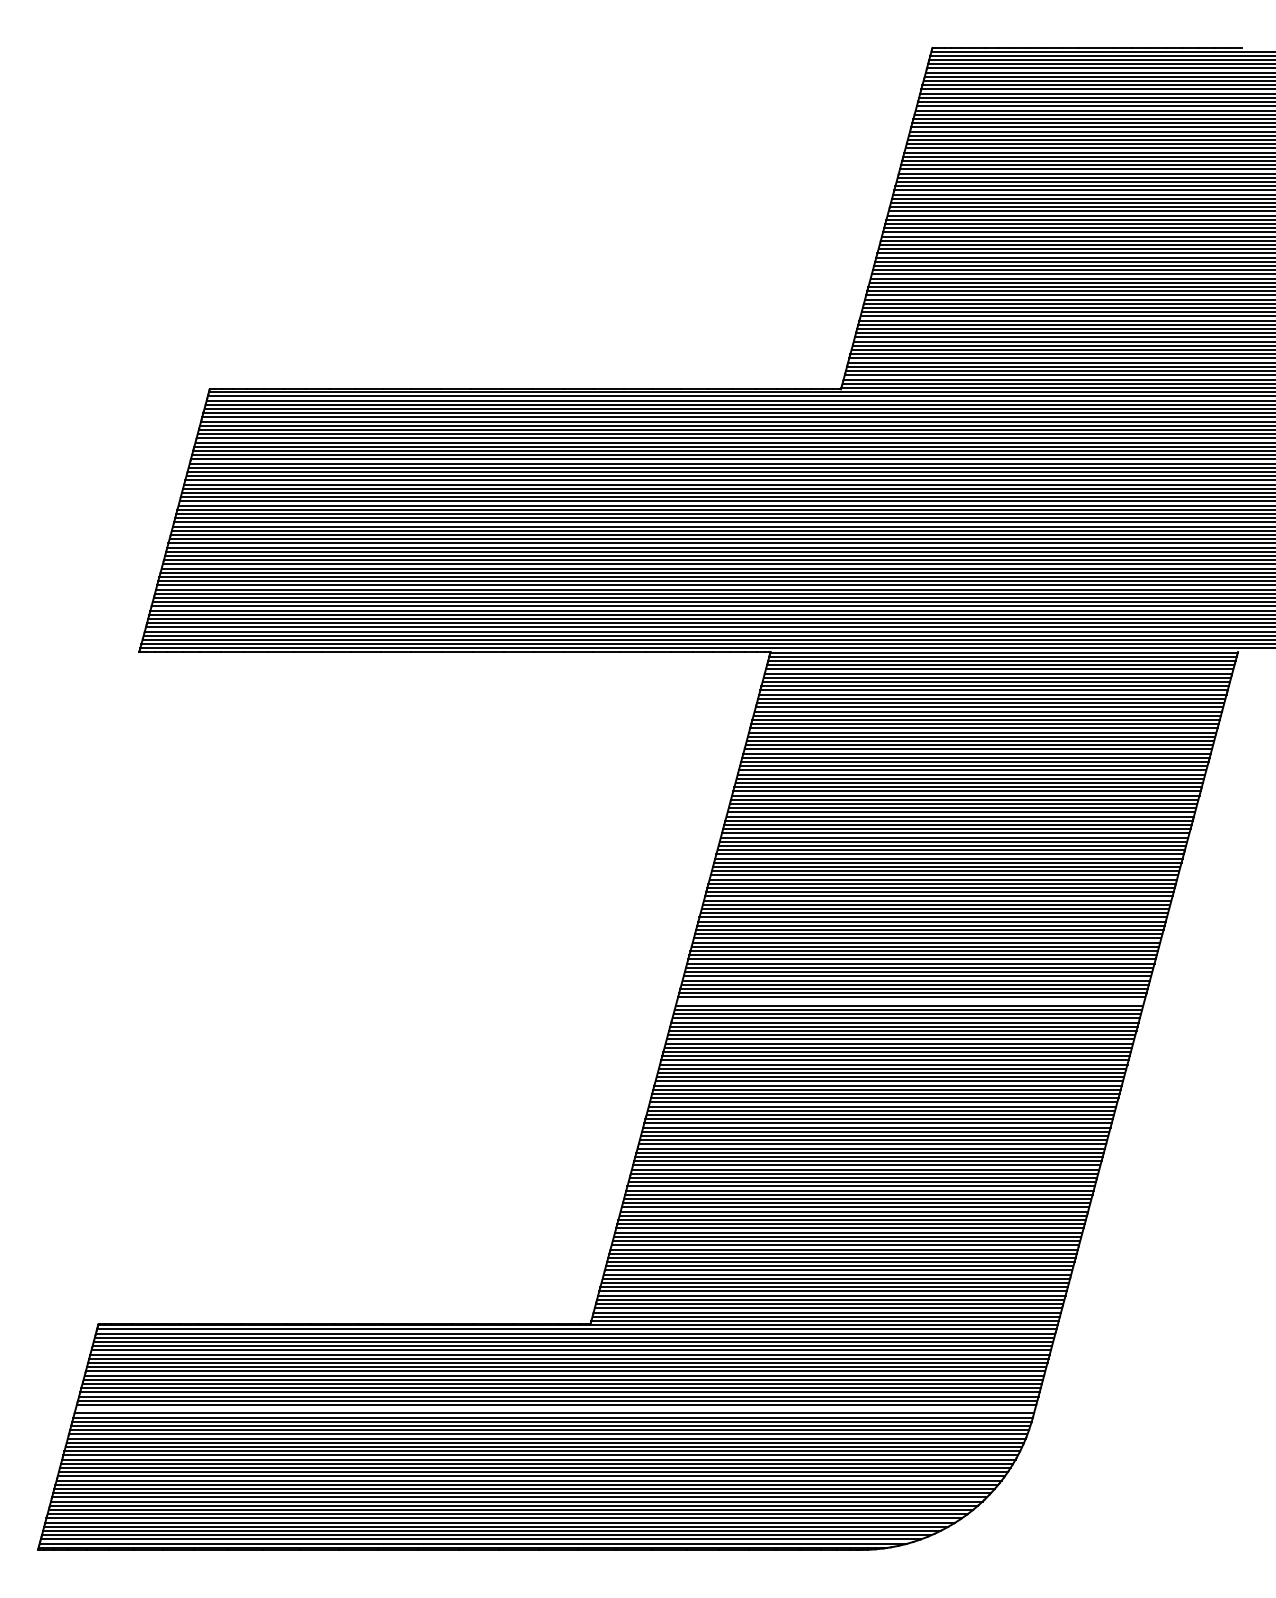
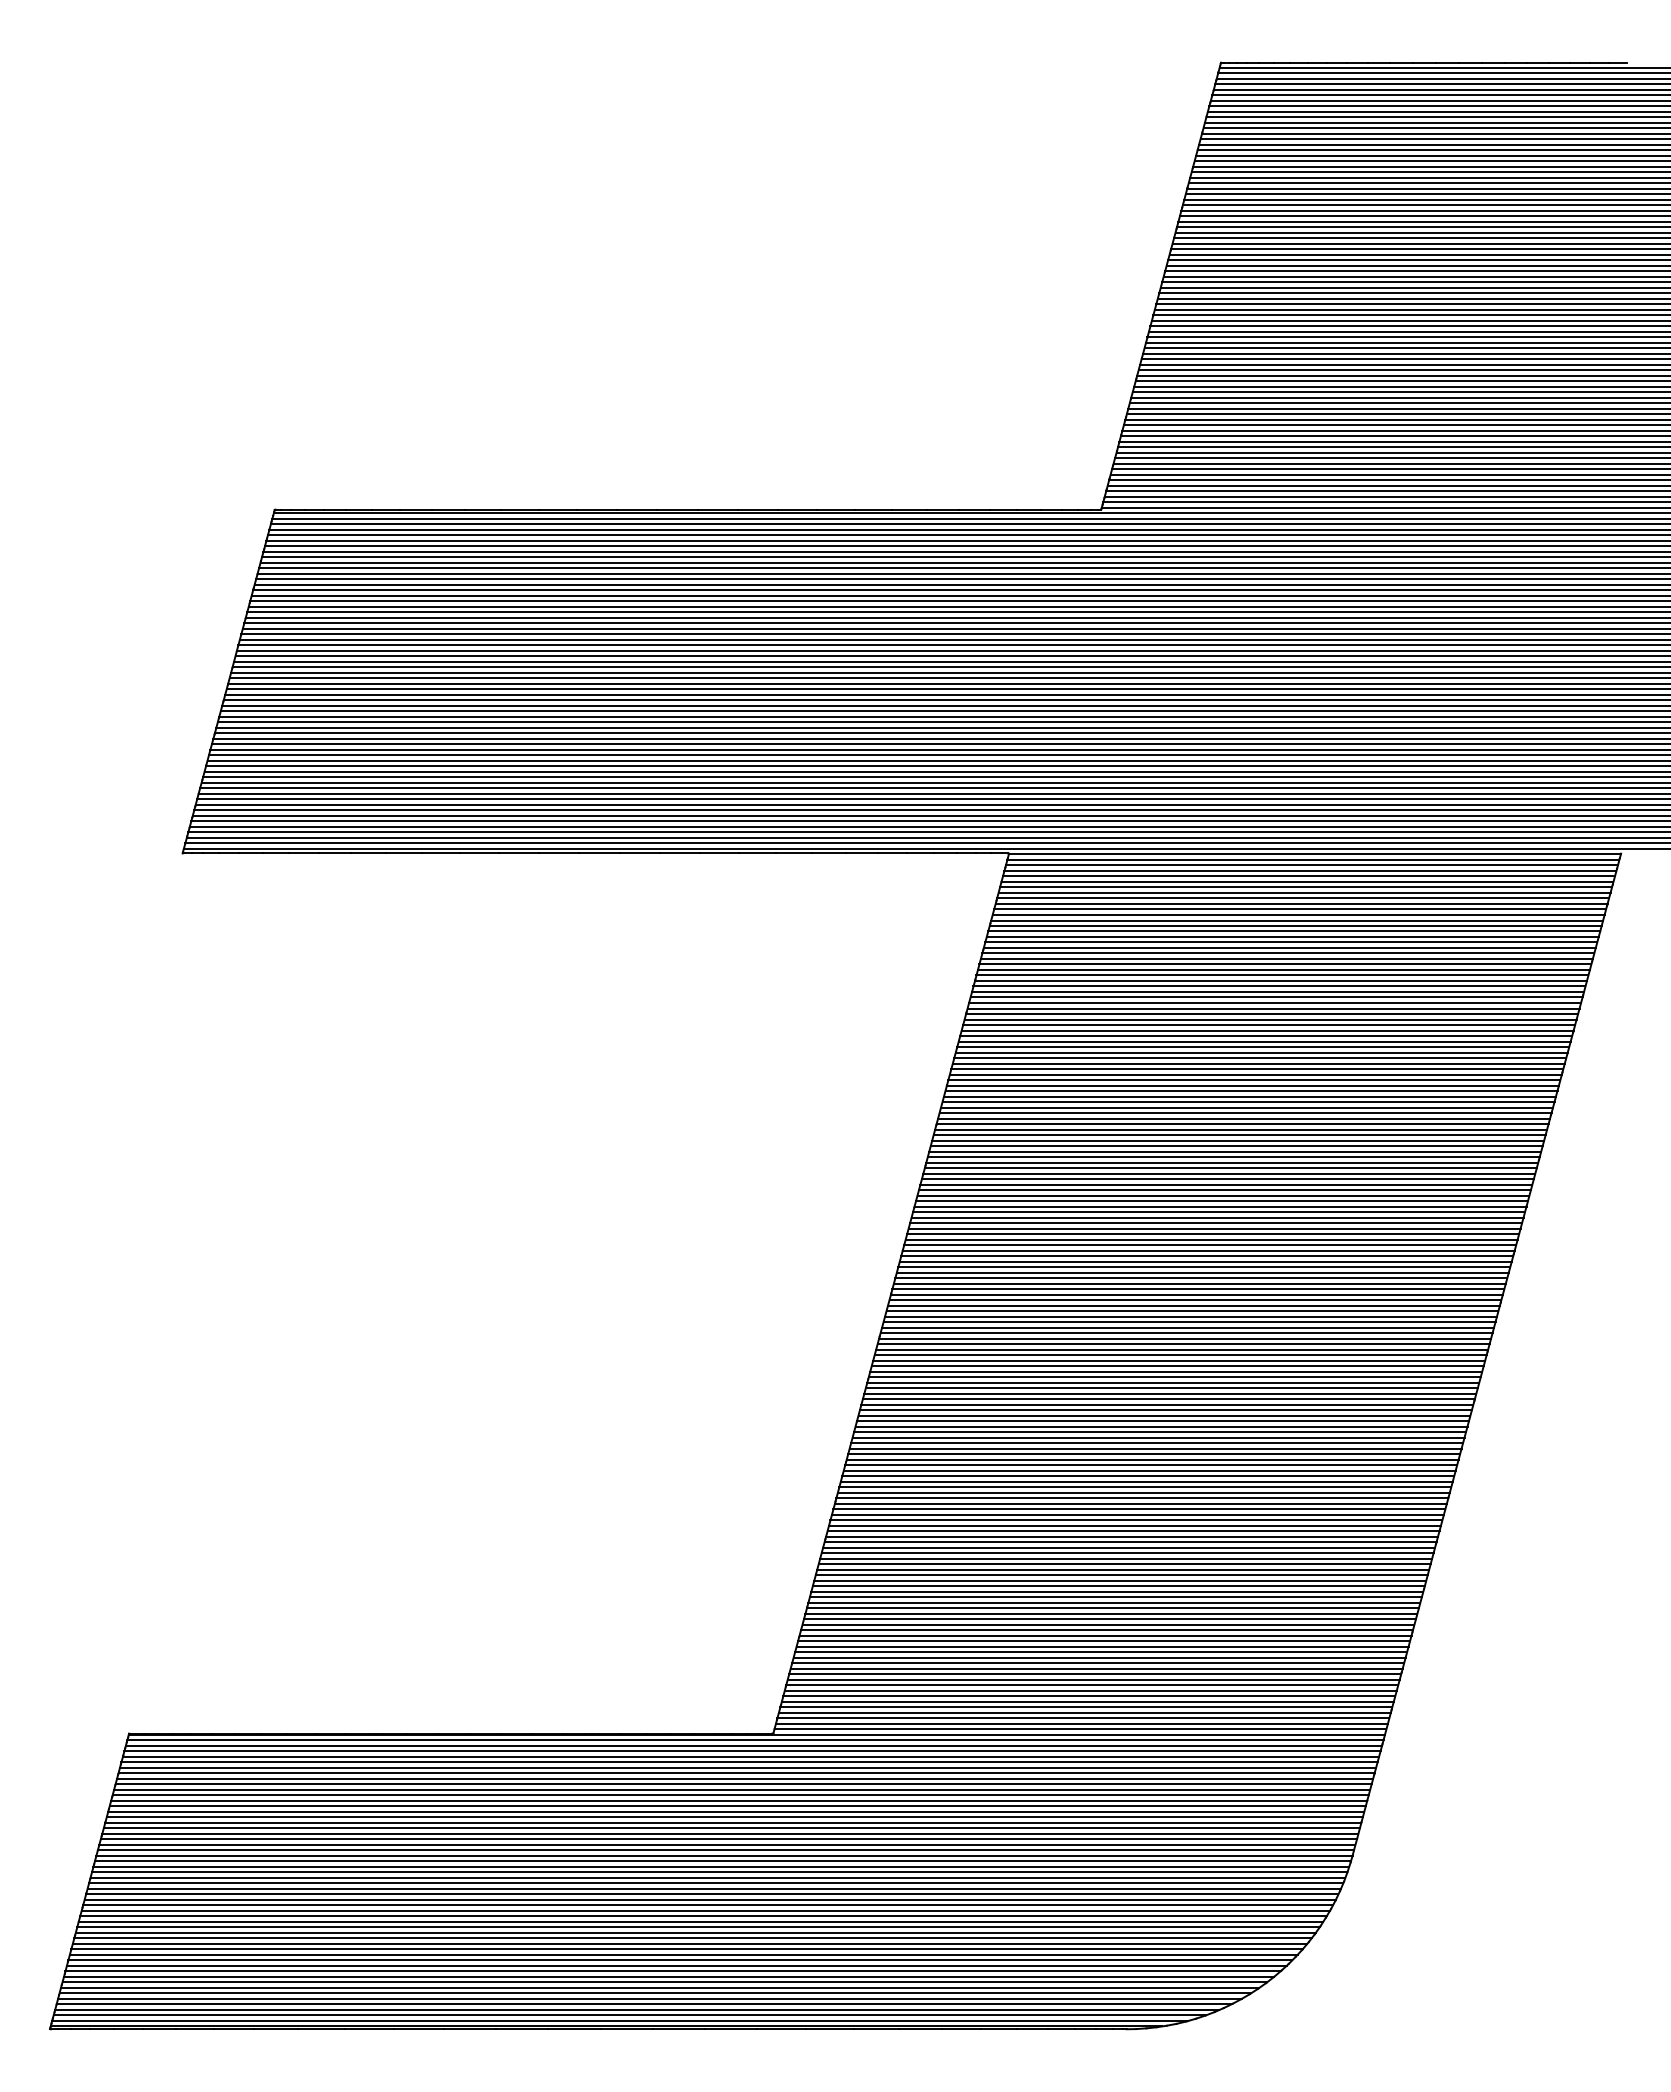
line: (910, 1001) -> (1192, 1311), added
line: (555, 1408) -> (727, 1844), added

